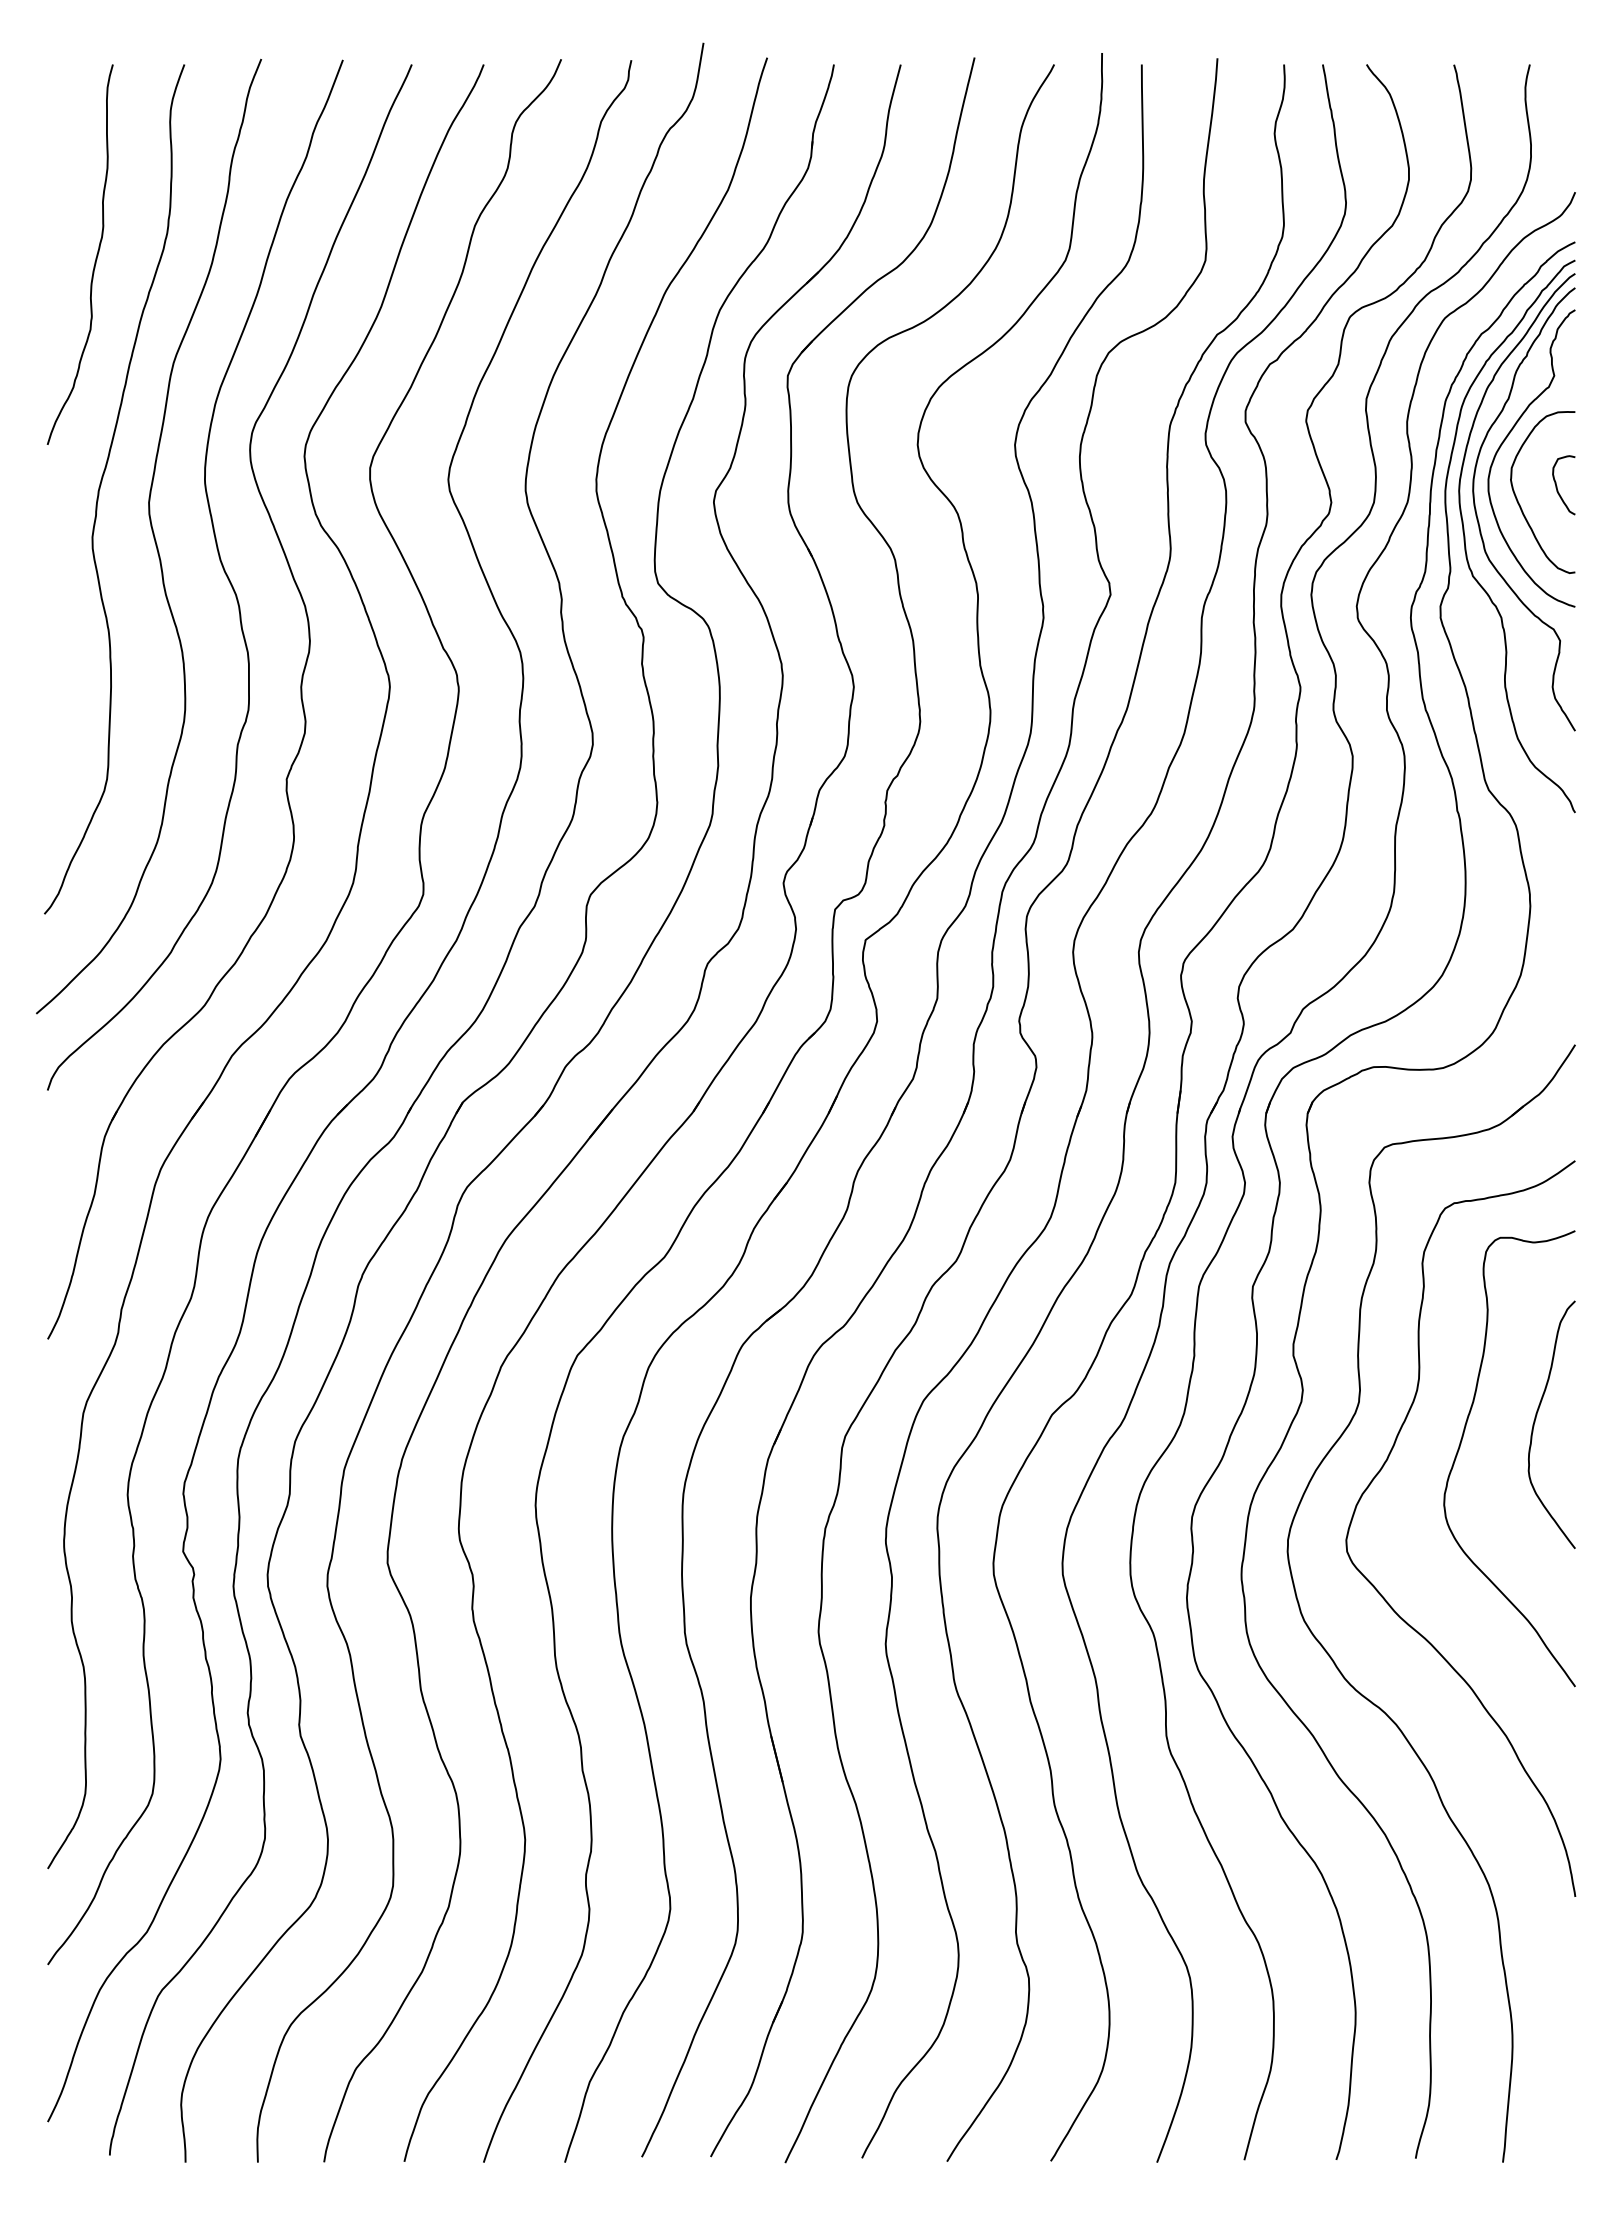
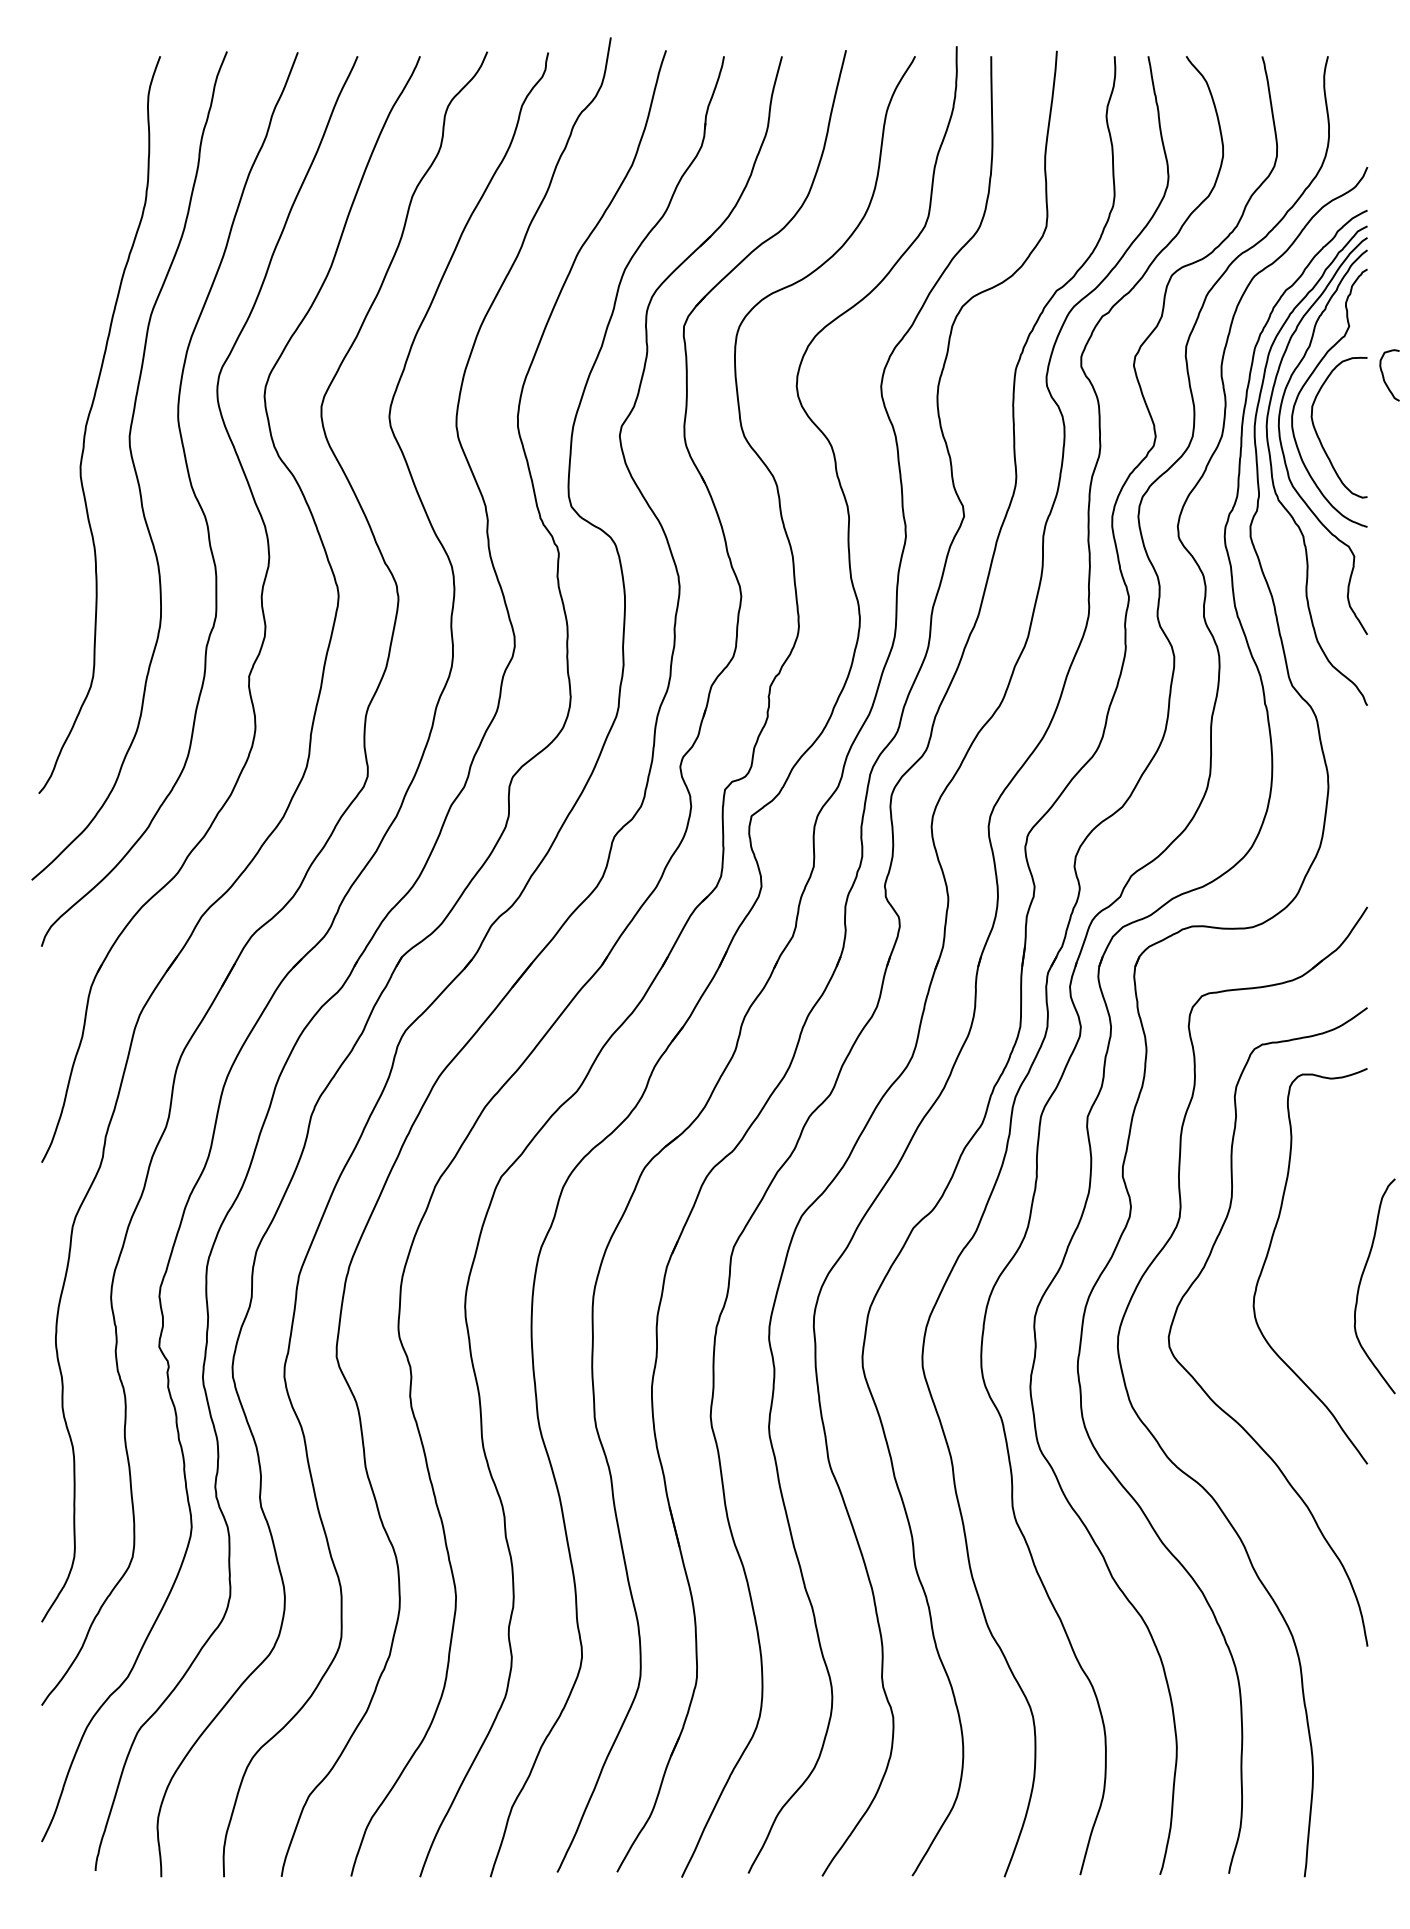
curve: (95, 257) -> (83, 223), removed
curve: (1557, 486) -> (1384, 376), moved
curve: (1535, 1422) -> (1360, 1284), moved

